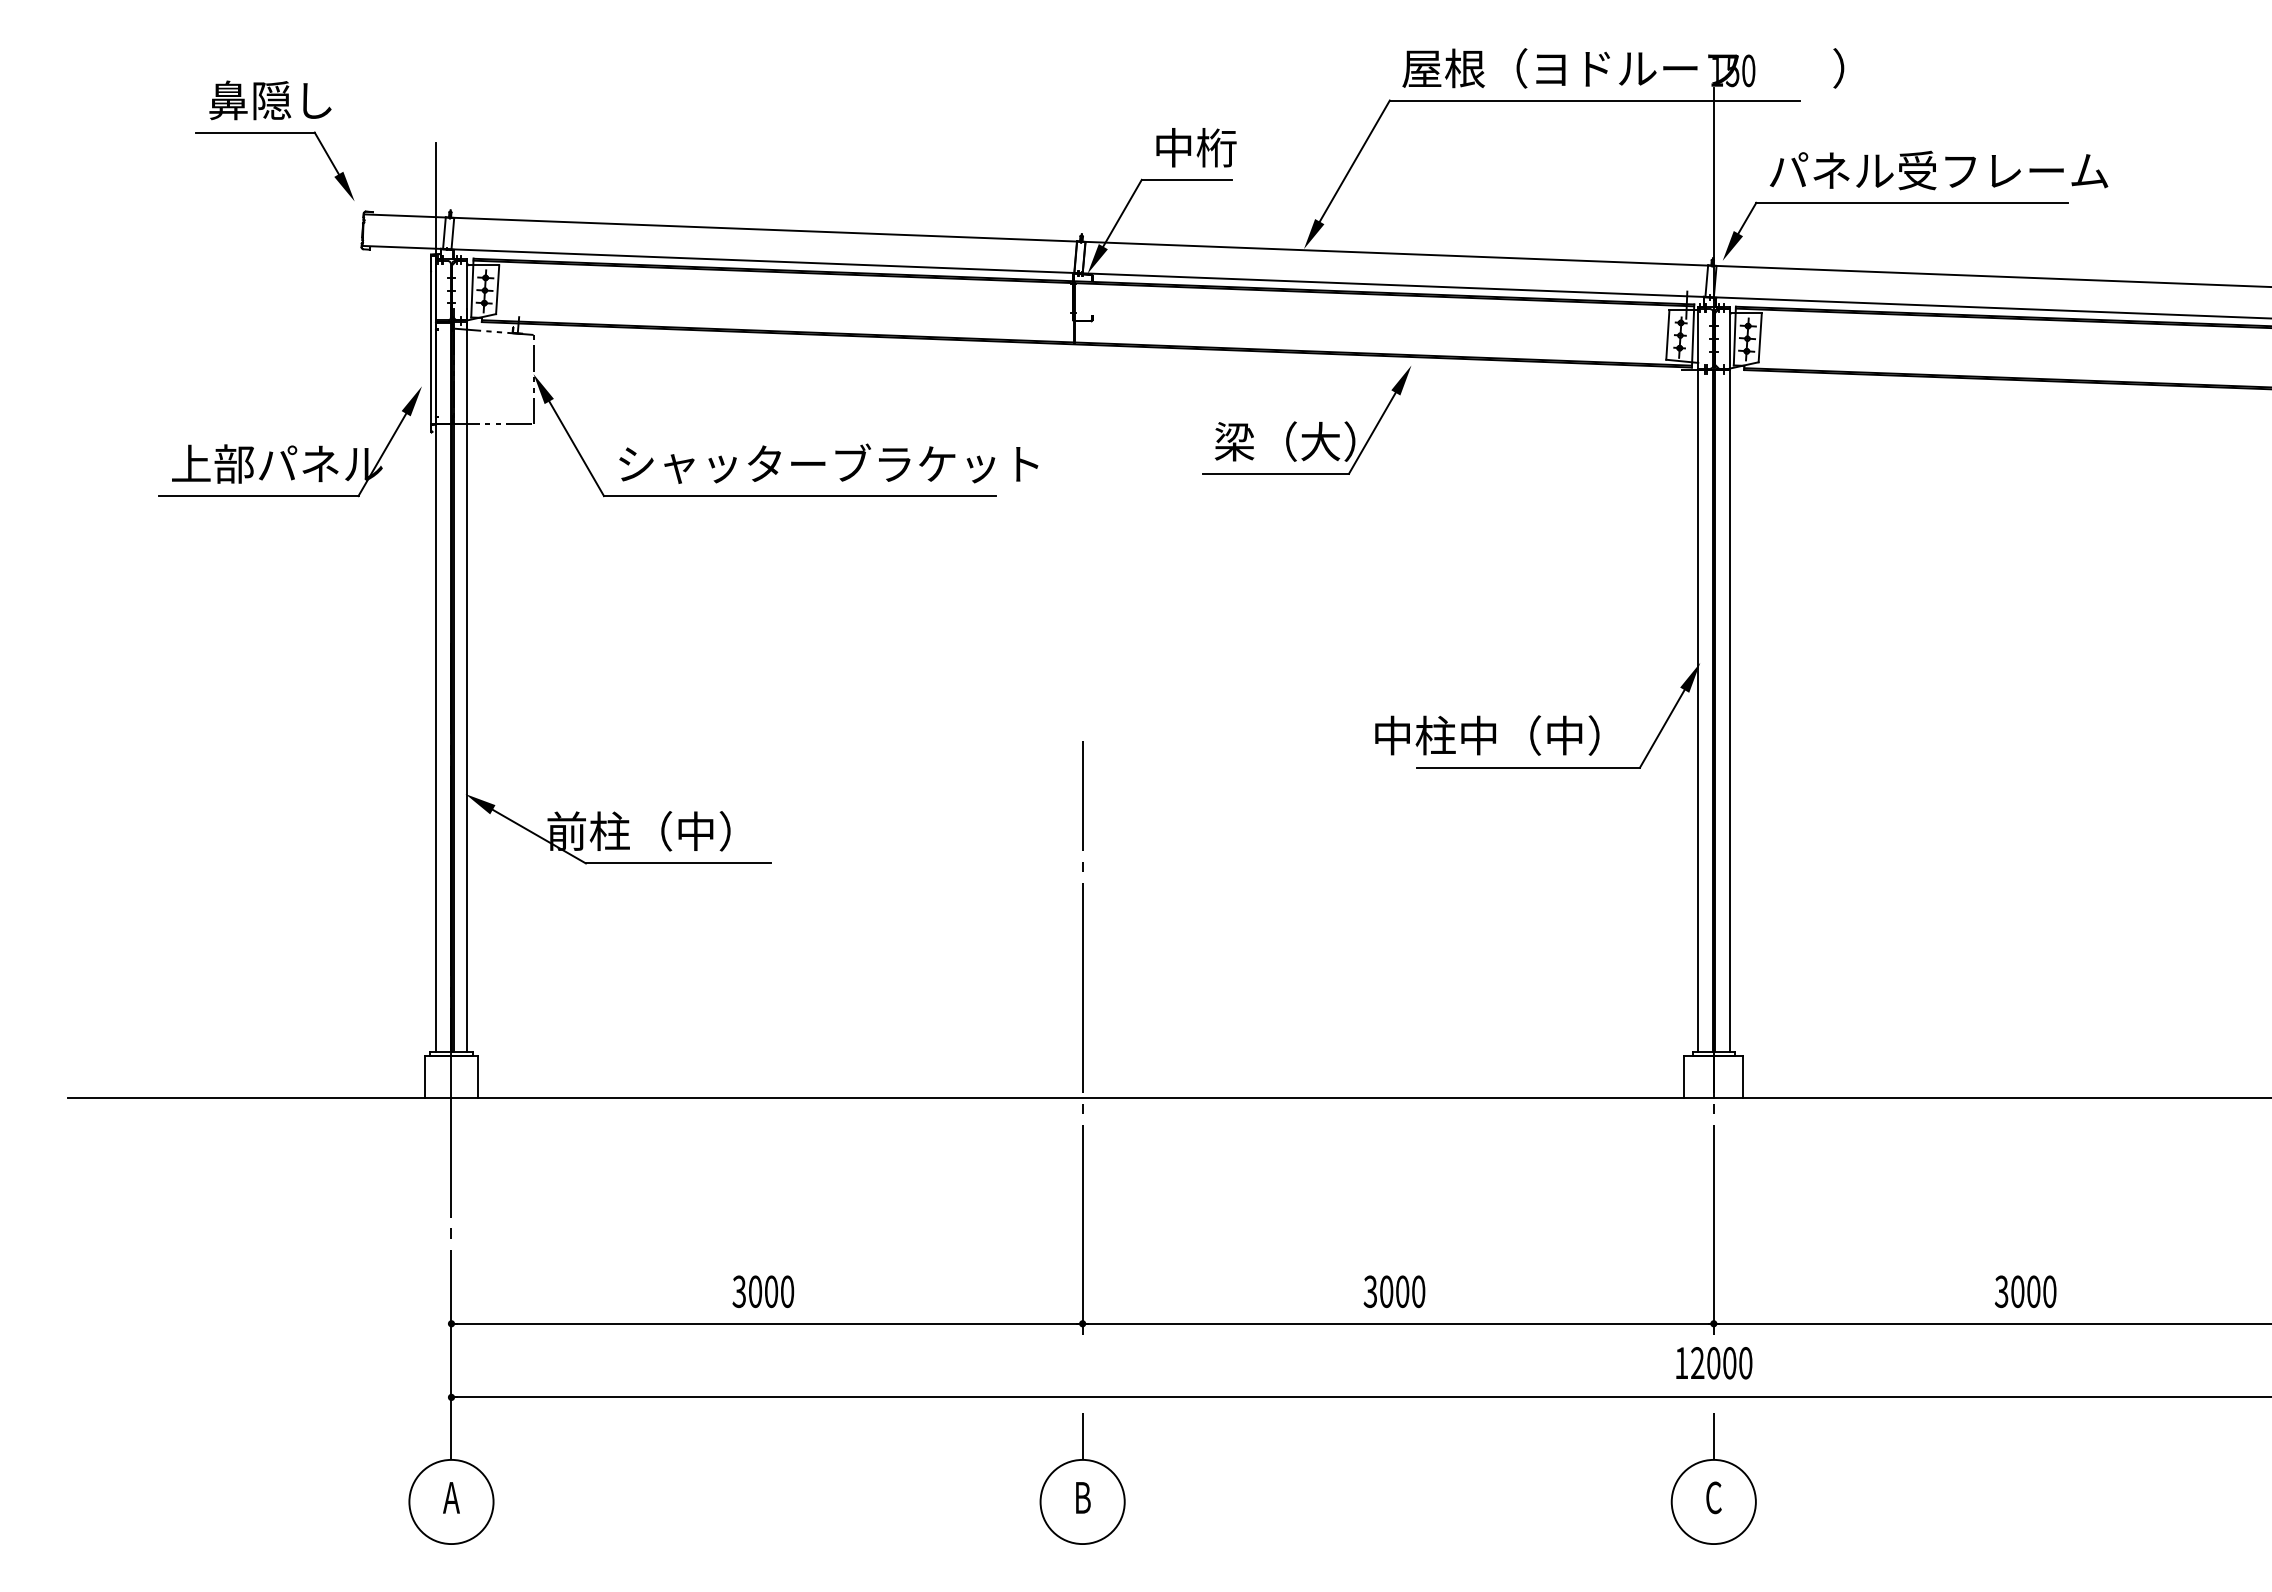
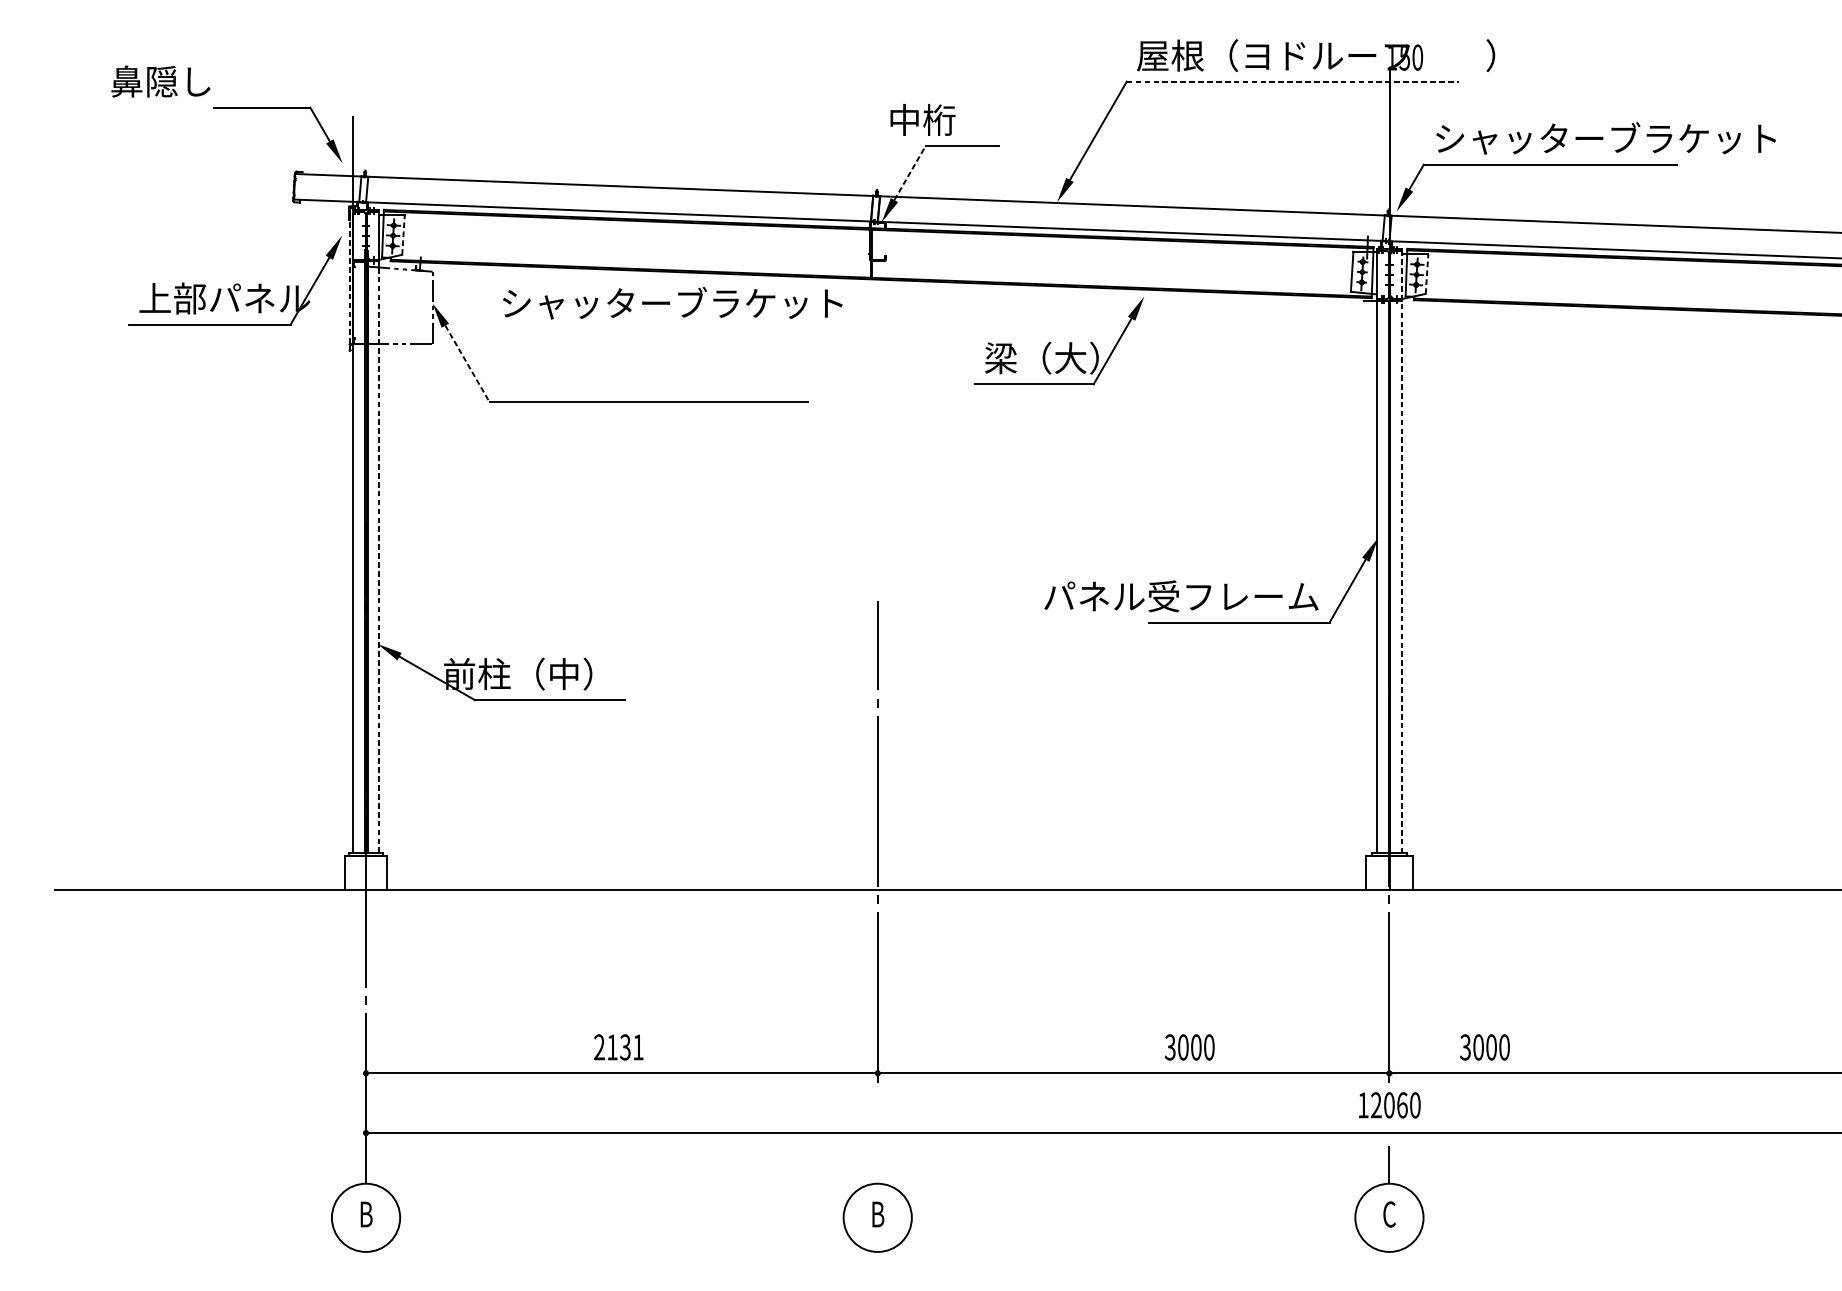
text: (270, 100) -> (160, 81), moved
line: (1594, 100) -> (1292, 81), solid -> dashed
part: (274, 133) -> (277, 108), moved
text: (1196, 147) -> (923, 119), moved
text: (1979, 170) -> (1604, 138), パネル受フレーム -> シャッターブラケット
line: (1122, 213) -> (910, 173), solid -> dashed
line: (497, 289) -> (403, 234), solid -> dashed
line: (1760, 337) -> (1427, 273), solid -> dashed
line: (431, 339) -> (349, 275), solid -> dashed
part: (289, 442) -> (234, 281), moved
line: (576, 448) -> (467, 363), solid -> dashed
text: (828, 463) -> (672, 302), moved
line: (1729, 679) -> (1402, 551), solid -> dashed
line: (467, 680) -> (379, 551), solid -> dashed
text: (1457, 735) -> (1181, 596), 中柱中（中） -> パネル受フレーム
text: (763, 1291) -> (619, 1047), 3000 -> 2131
text: (1394, 1291) -> (1189, 1047), moved
text: (2025, 1291) -> (1484, 1047), moved
text: (1729, 1363) -> (1402, 1105), 12000 -> 12060
line: (1082, 1436) -> (877, 1164), removed
text: (451, 1497) -> (366, 1214), A -> B

